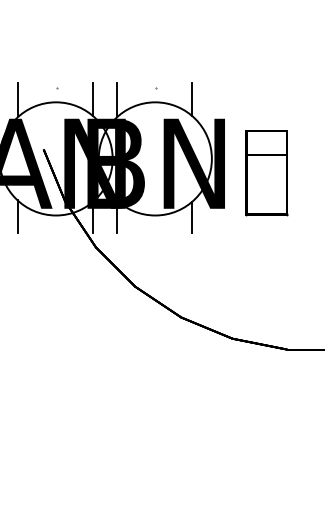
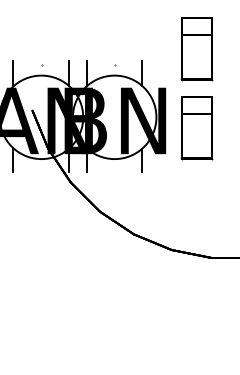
part: (266, 66) -> (196, 49), added

